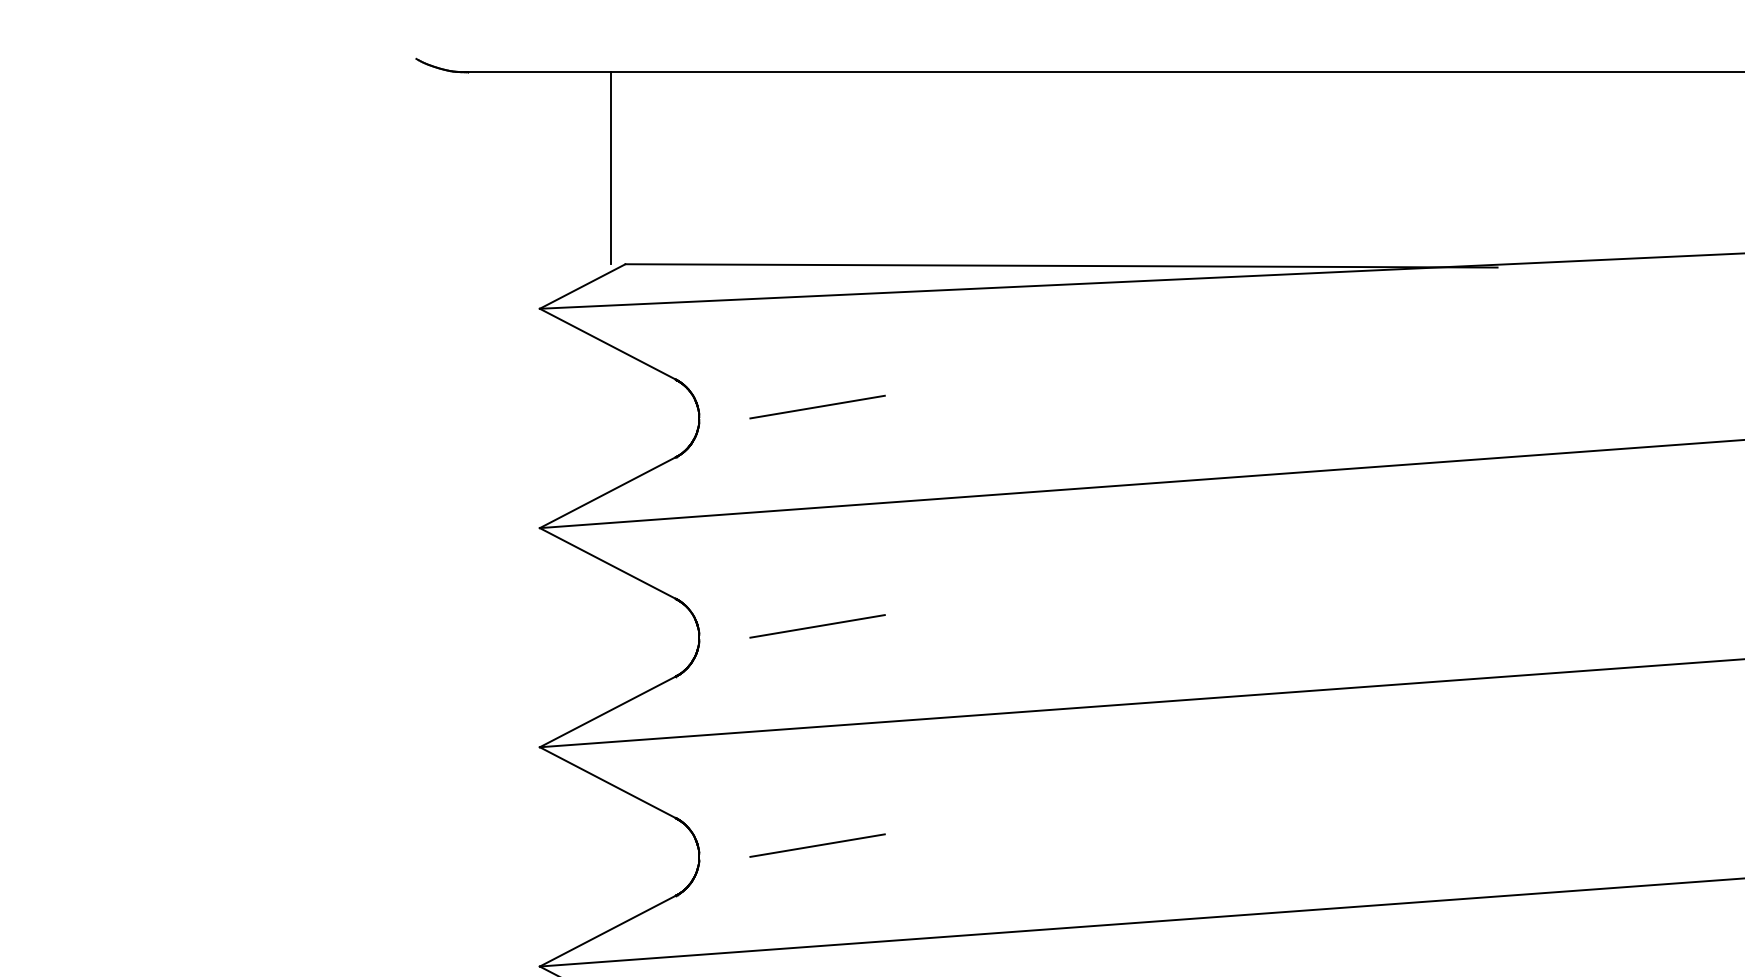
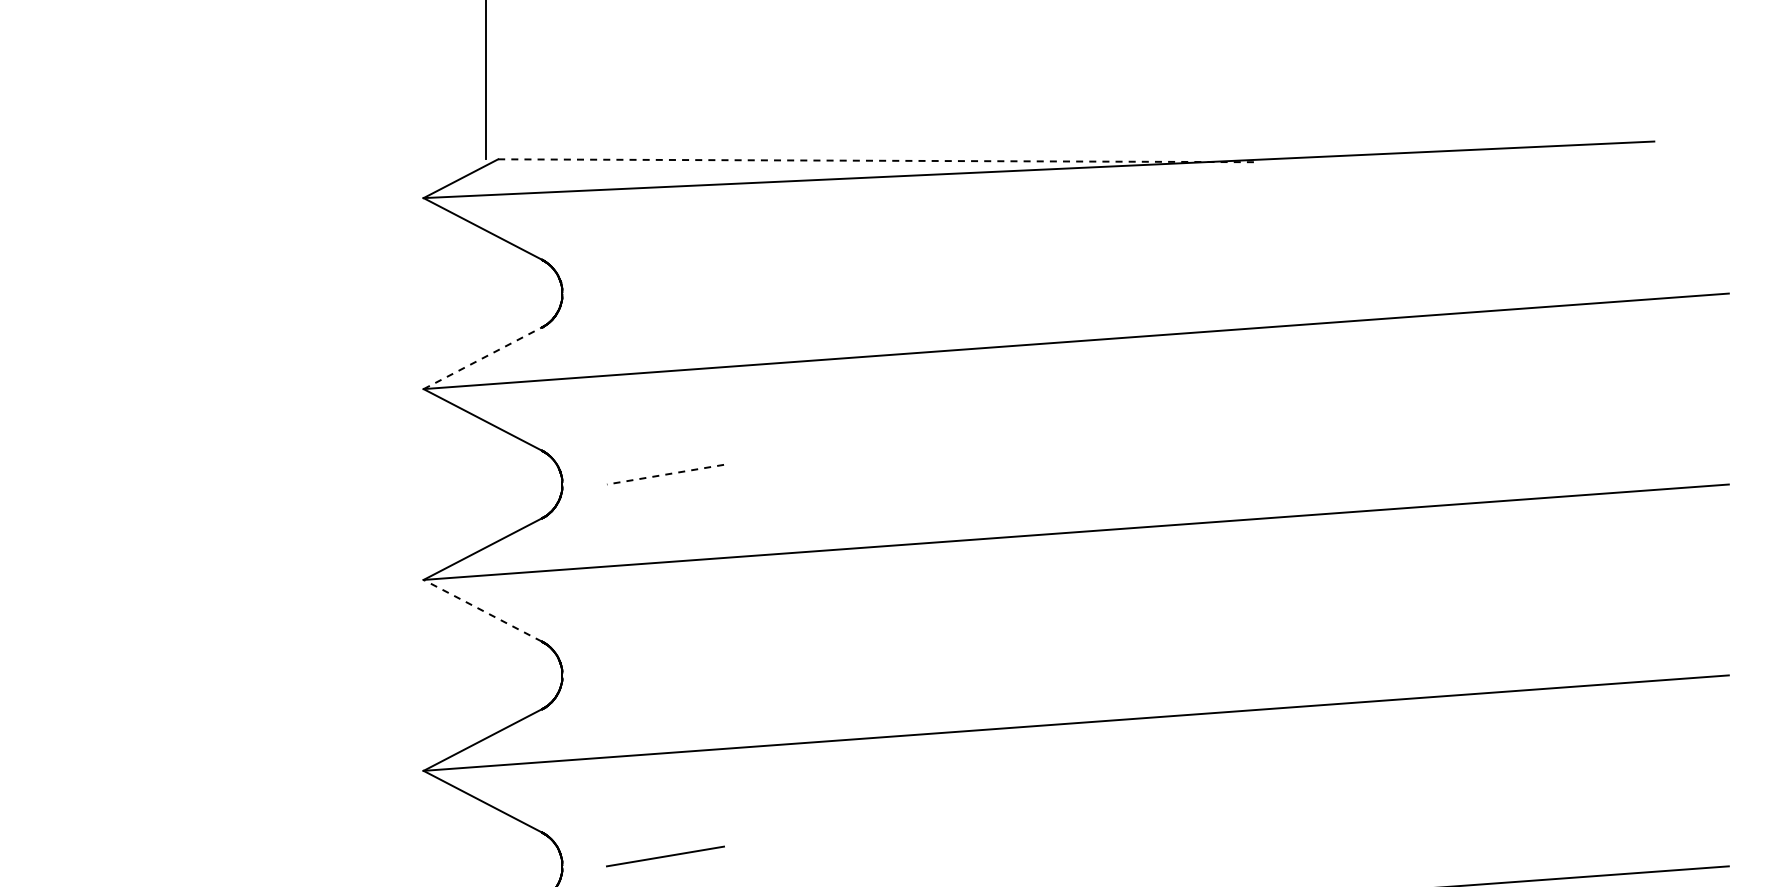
line: (1061, 265) -> (877, 160), solid -> dashed
line: (817, 406) -> (665, 283), removed
line: (607, 492) -> (482, 358), solid -> dashed
line: (817, 626) -> (665, 474), solid -> dashed
line: (607, 782) -> (482, 610), solid -> dashed
line: (817, 845) -> (665, 665), removed

